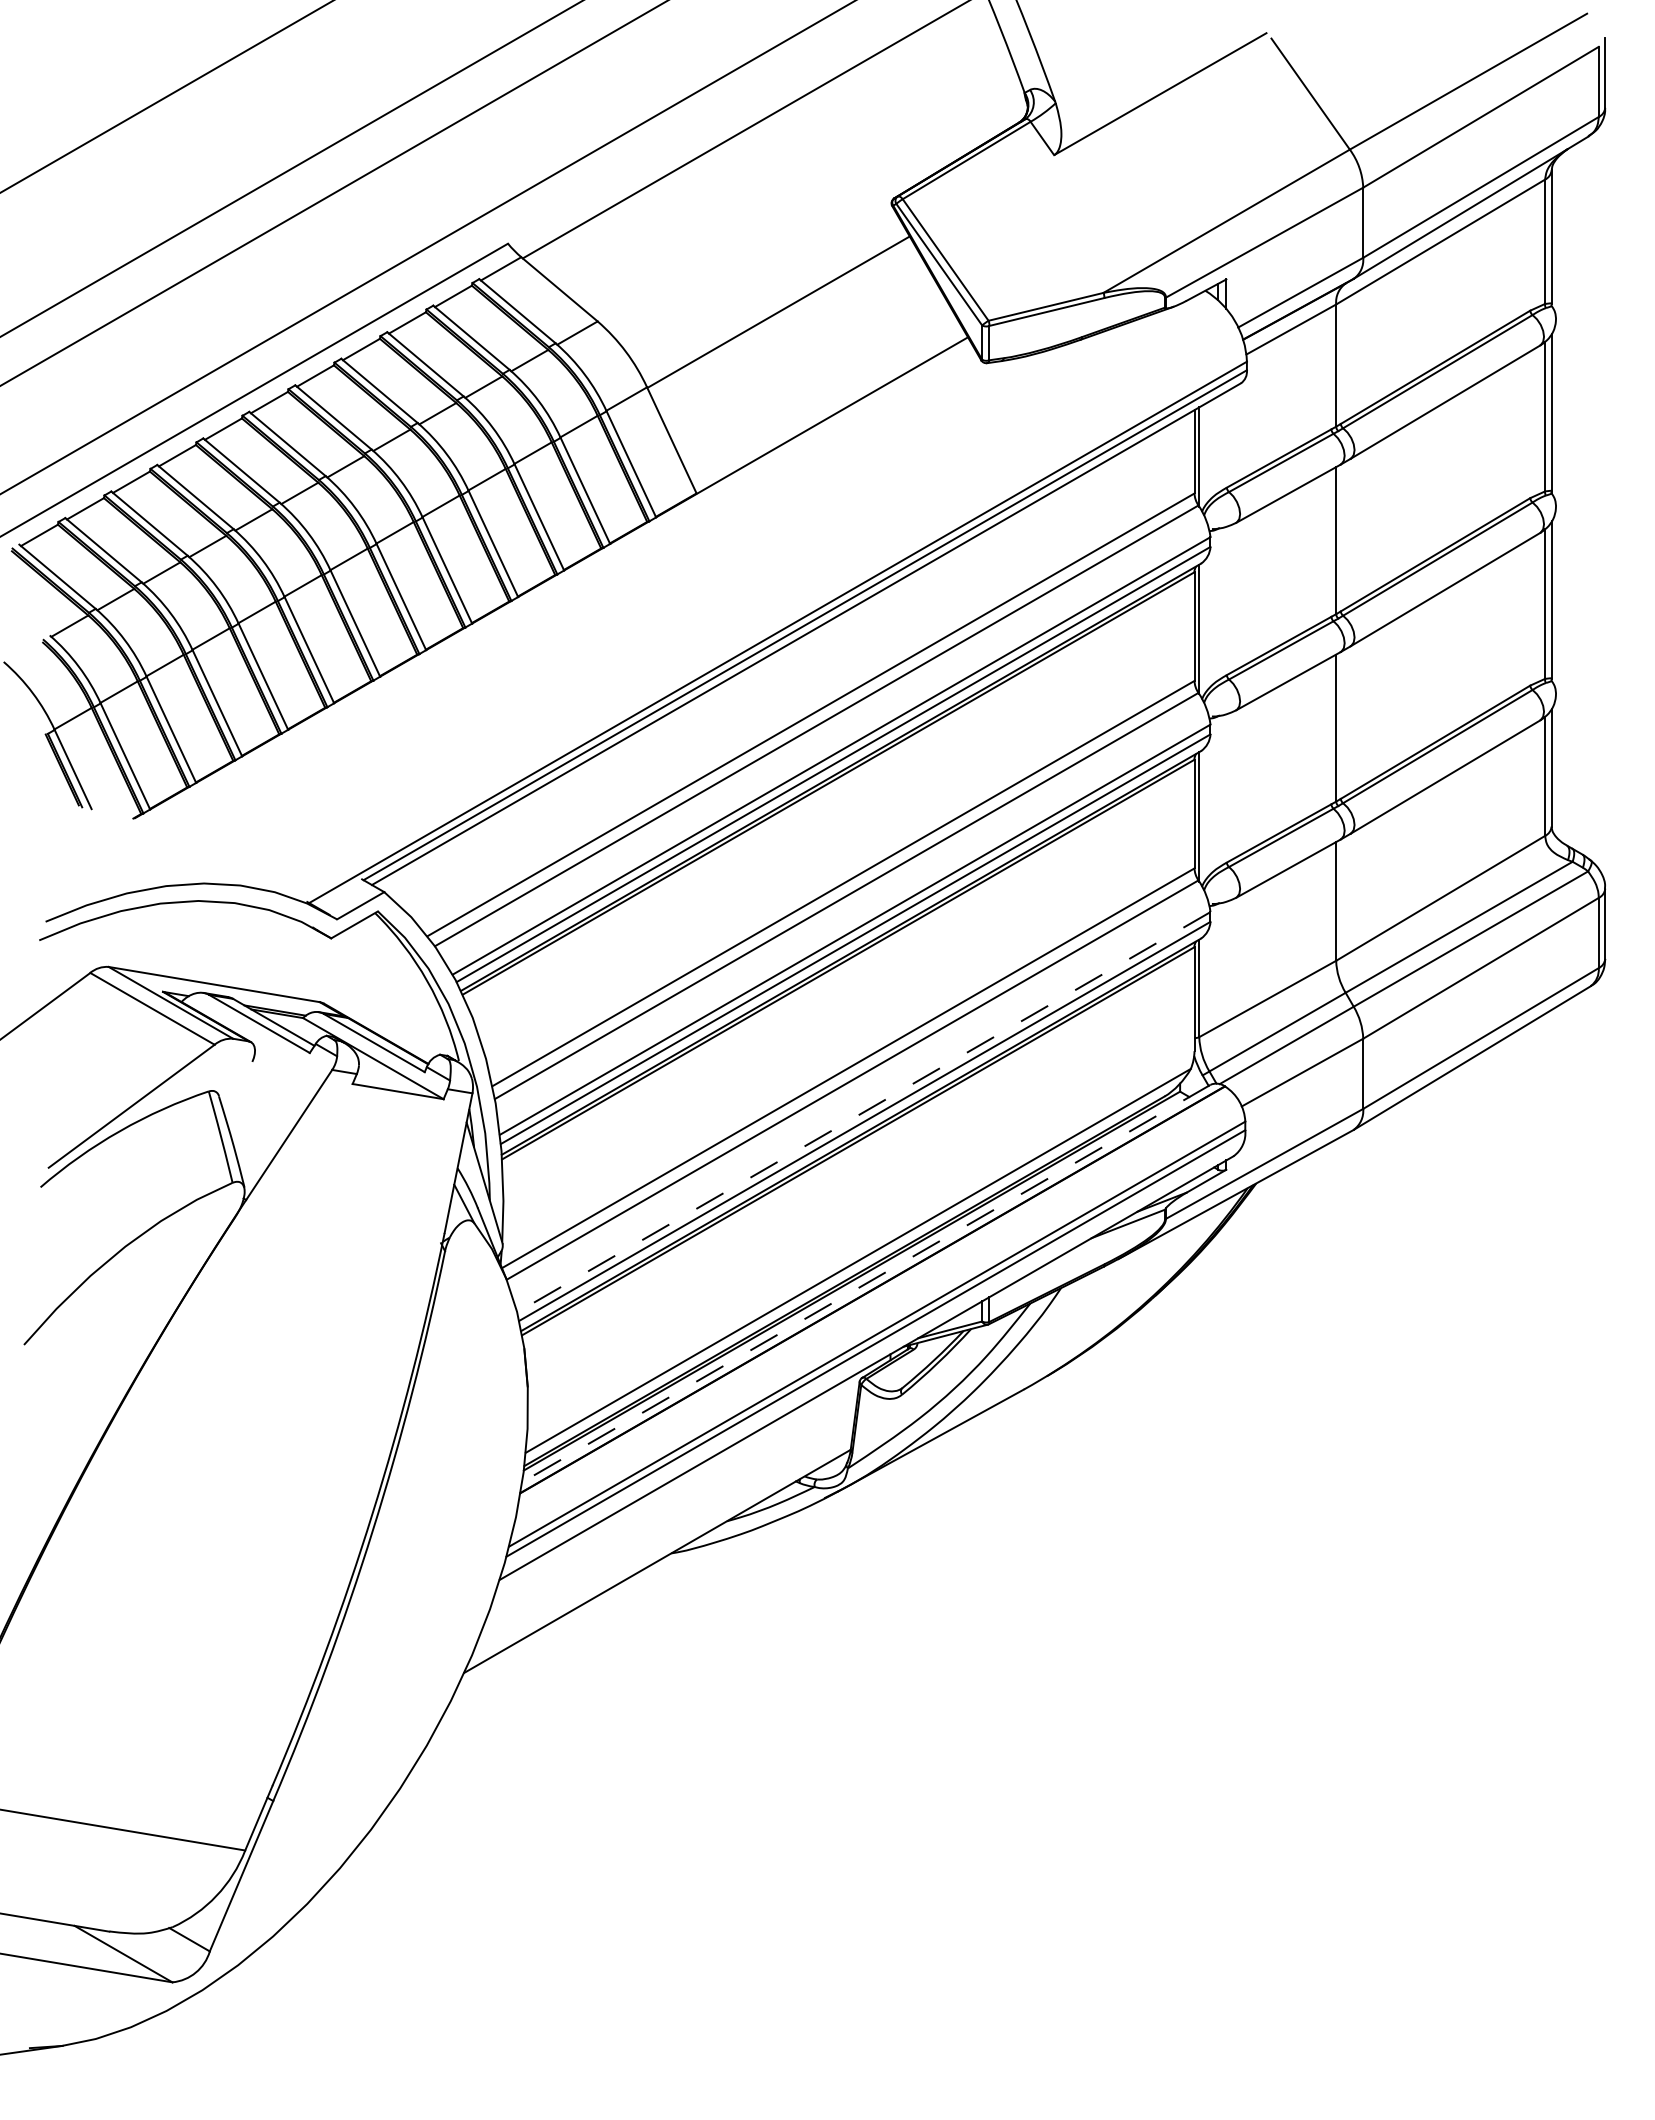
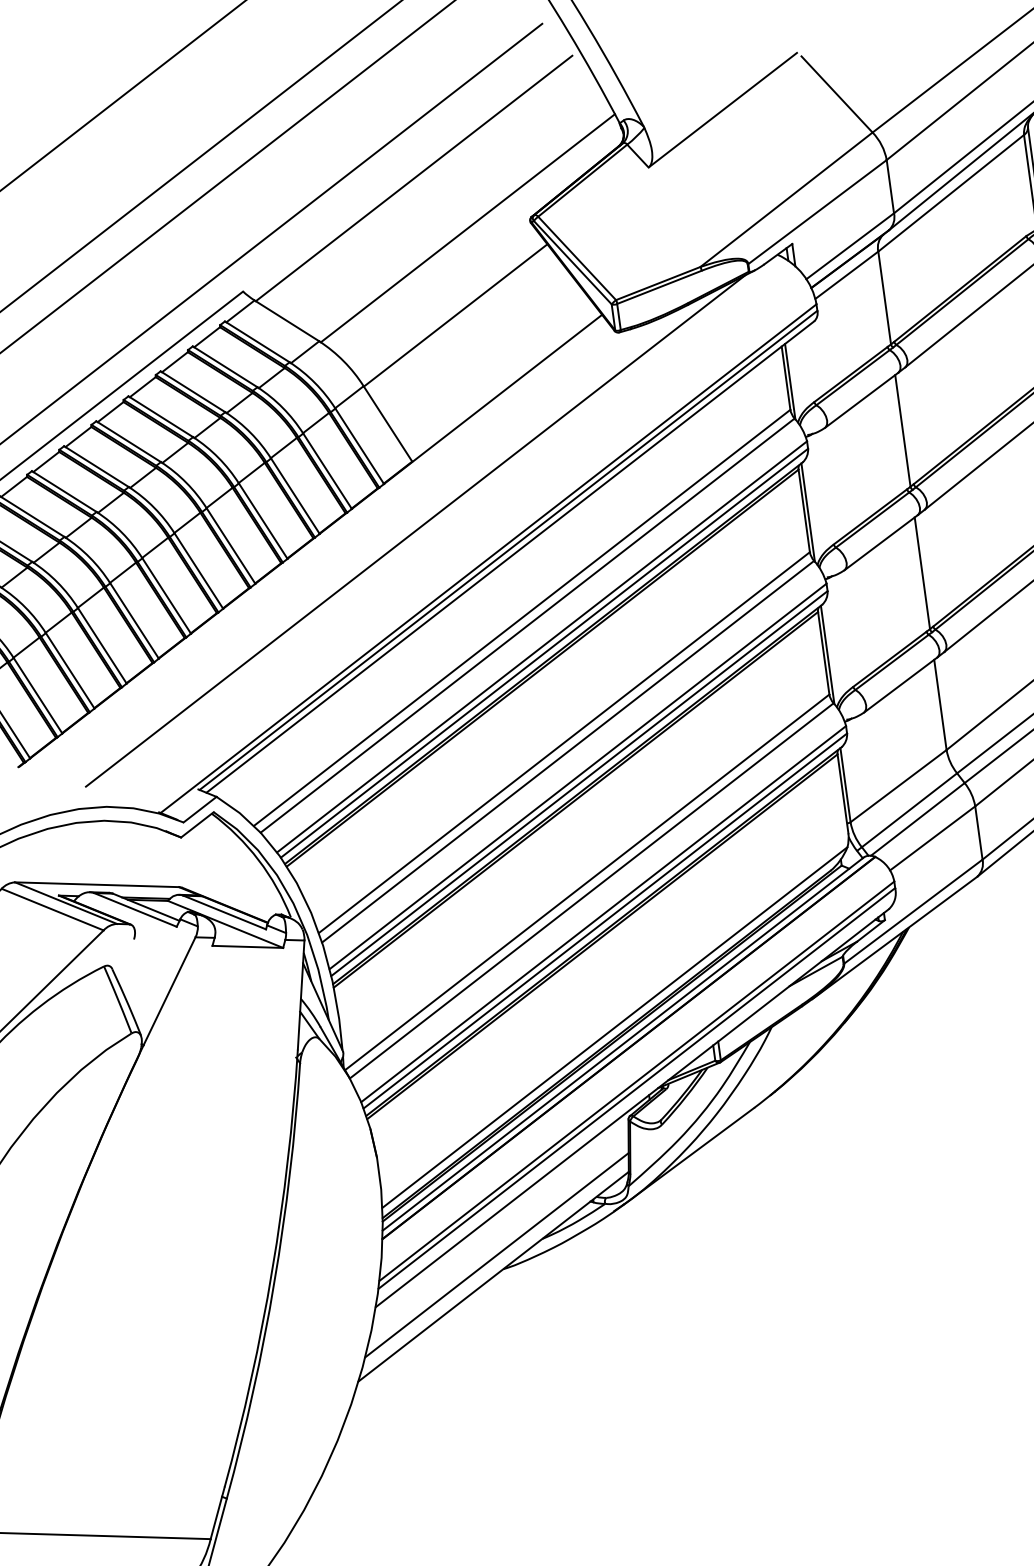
line: (809, 201) -> (467, 228), added
line: (688, 583) -> (415, 530), added
line: (863, 1112) -> (603, 914), dashed -> solid
line: (865, 1283) -> (622, 1044), dashed -> solid
line: (665, 1533) -> (496, 1254), added

